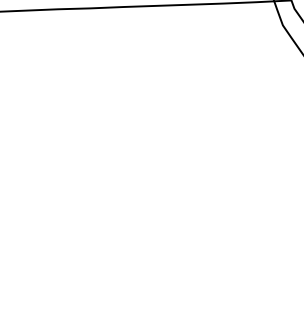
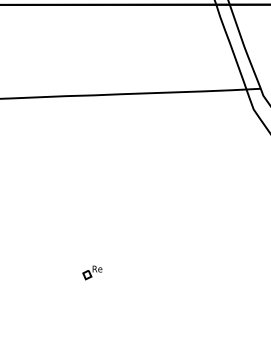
part: (88, 221) -> (92, 272), added

